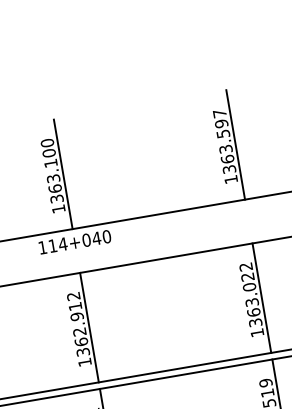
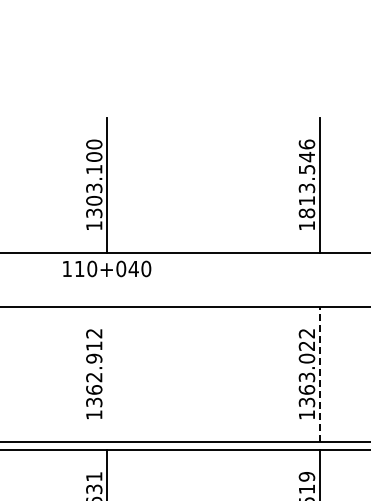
text: (224, 141) -> (306, 178), 1363.597 -> 1813.546
text: (55, 188) -> (94, 200), 1363.100 -> 1303.100
text: (63, 243) -> (92, 268), 114+040 -> 110+040
line: (261, 298) -> (319, 374), solid -> dashed
line: (89, 327) -> (106, 373), removed

